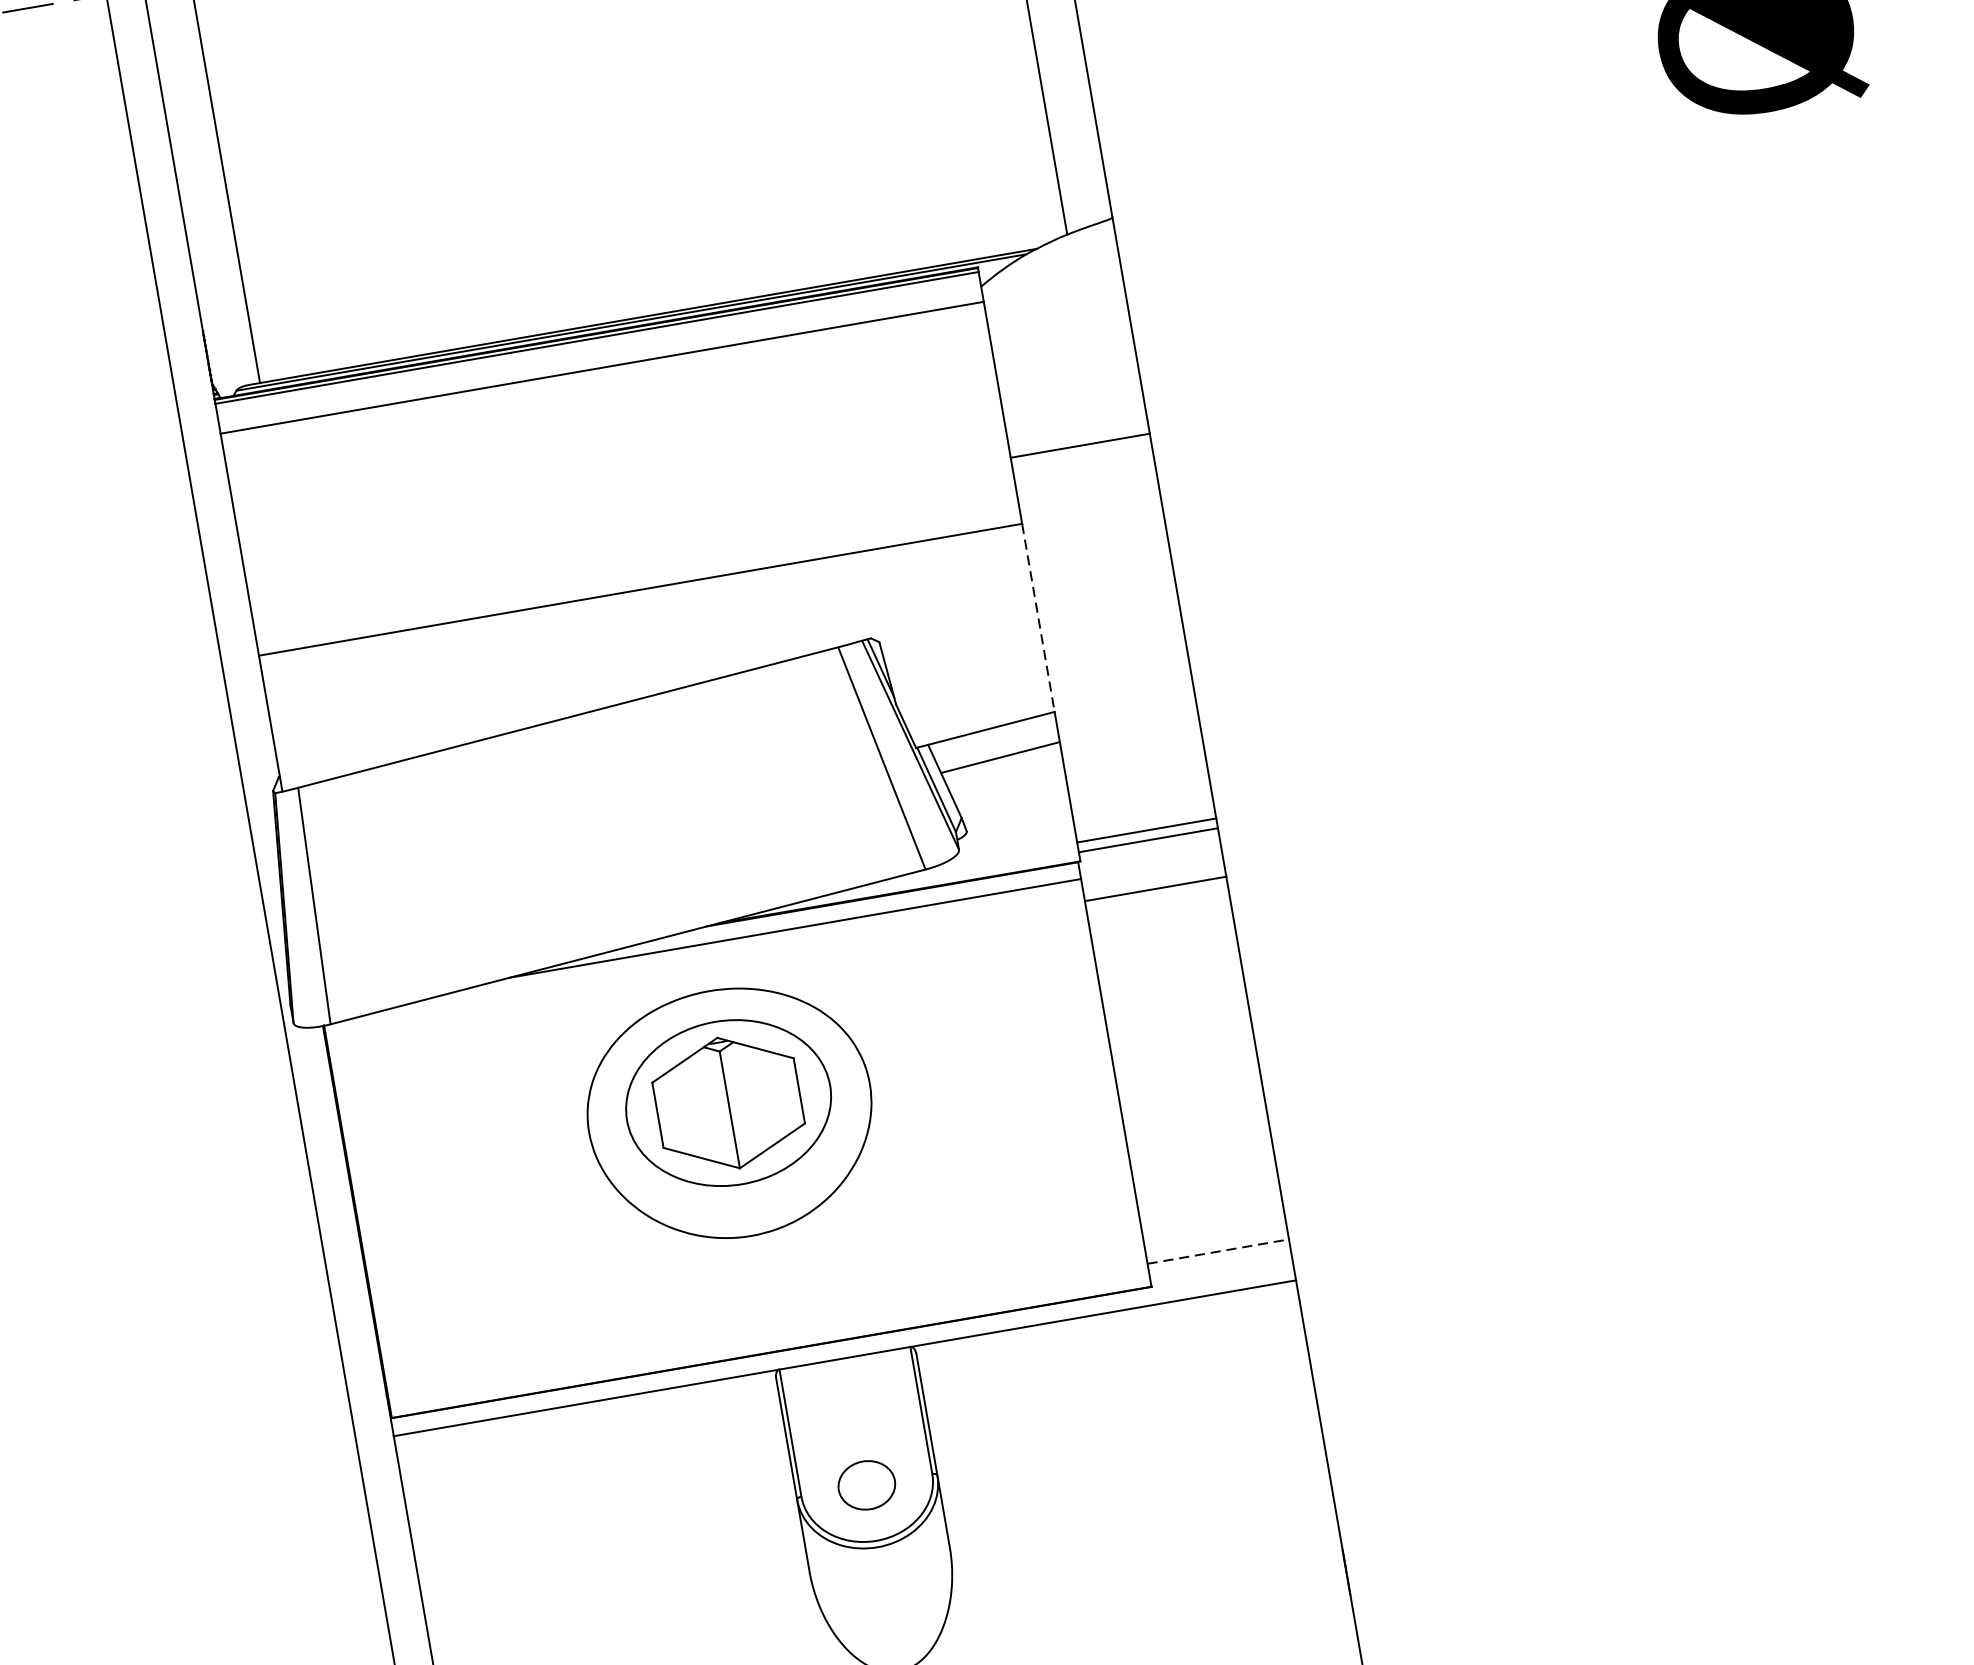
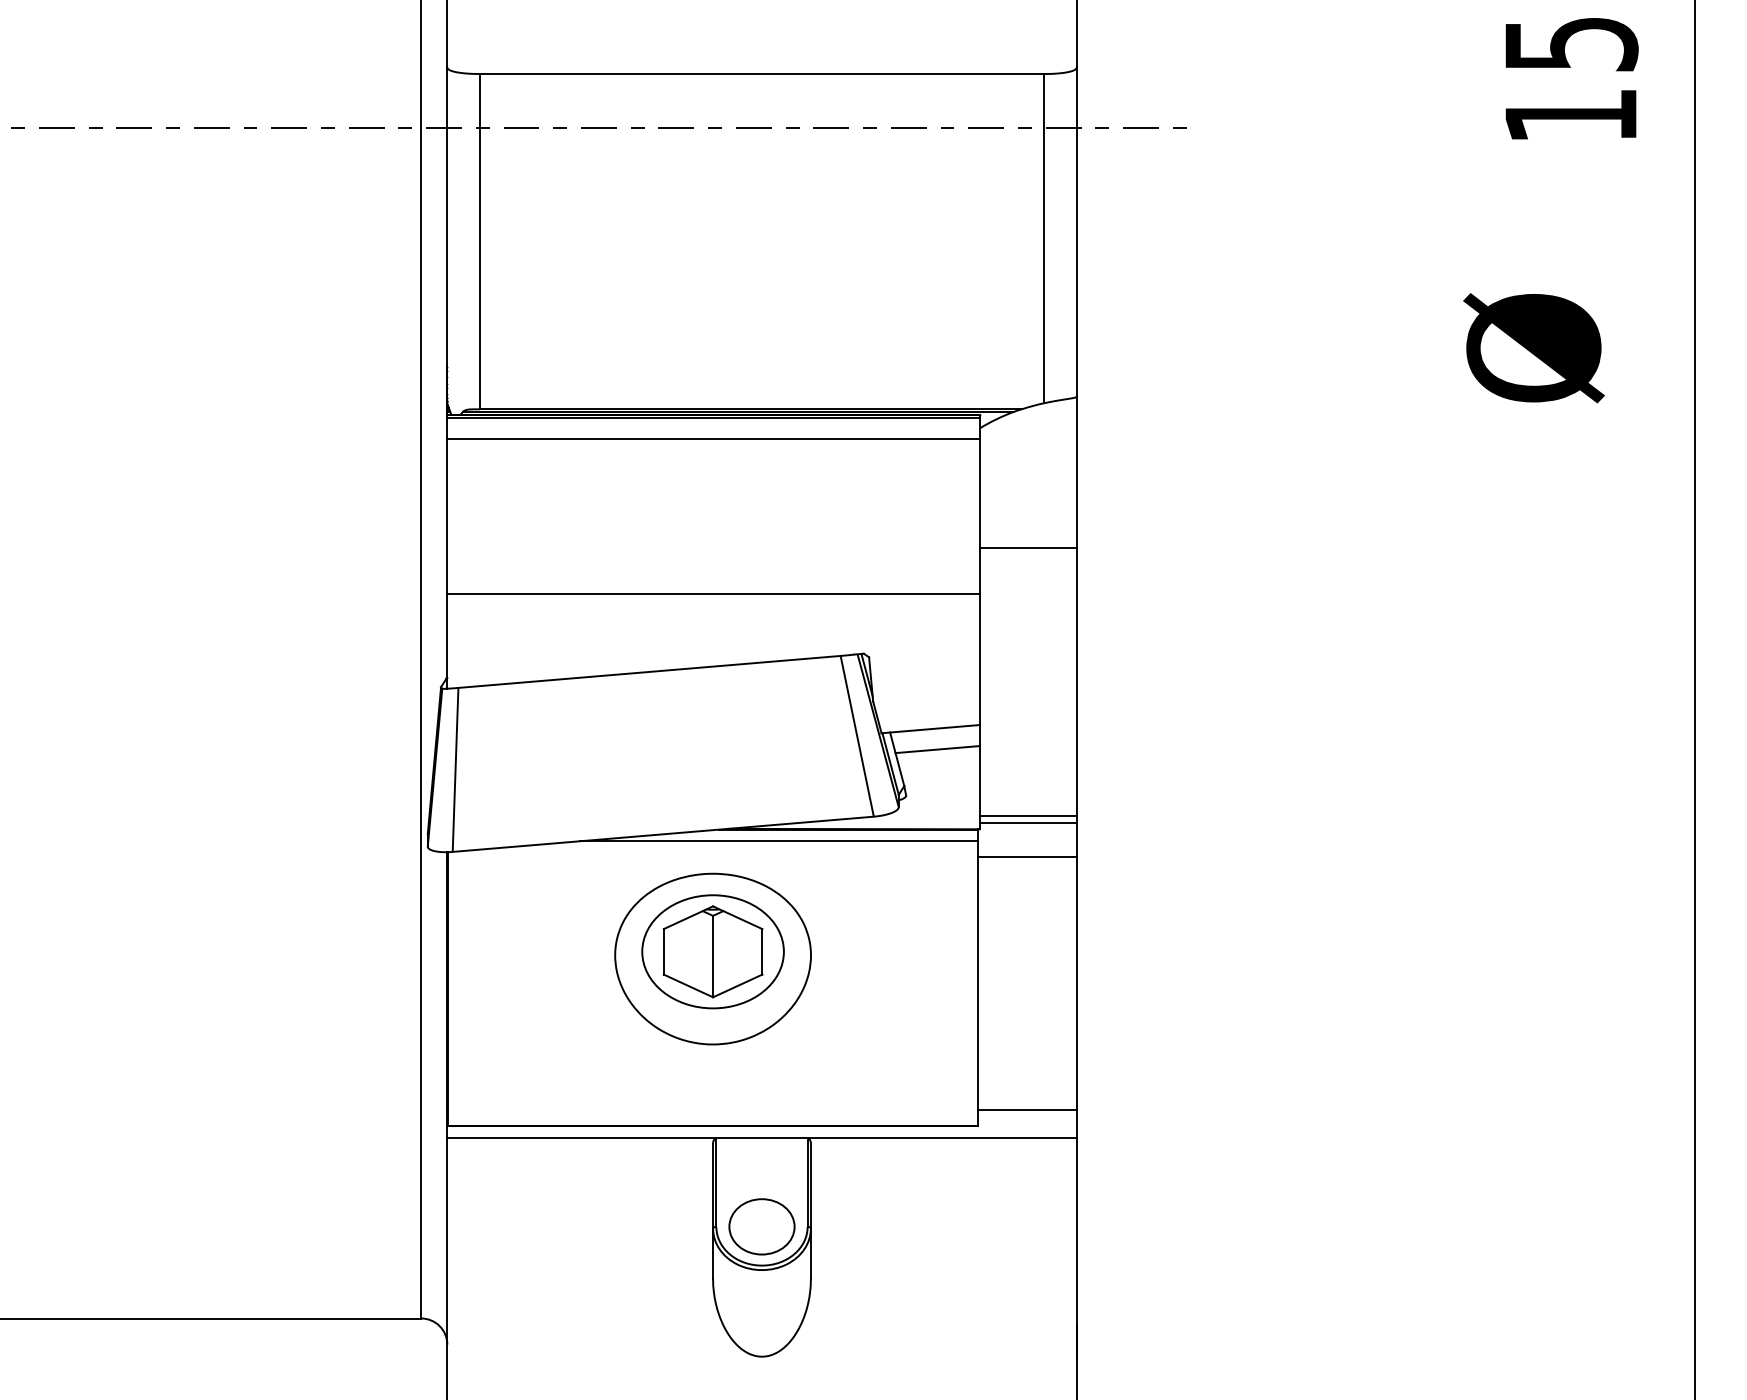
line: (1038, 618) -> (979, 659), dashed -> solid
line: (1218, 1251) -> (1027, 1109), dashed -> solid
part: (866, 1484) -> (761, 1226), size x1.67

